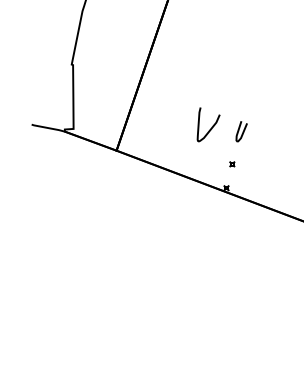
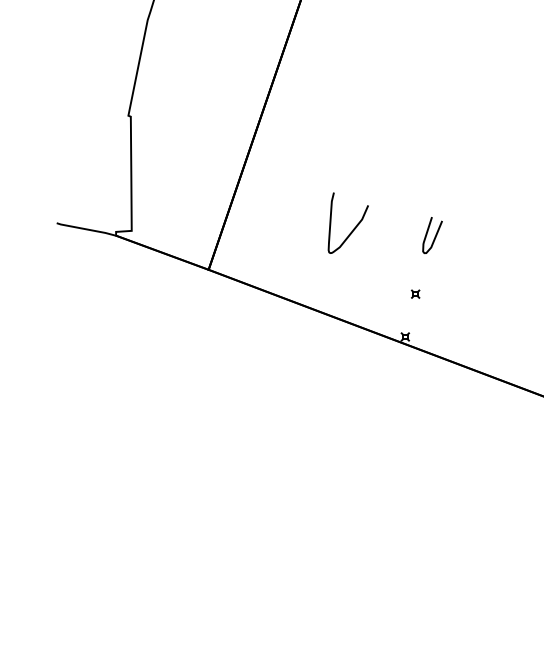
curve: (212, 125) -> (355, 224), moved

